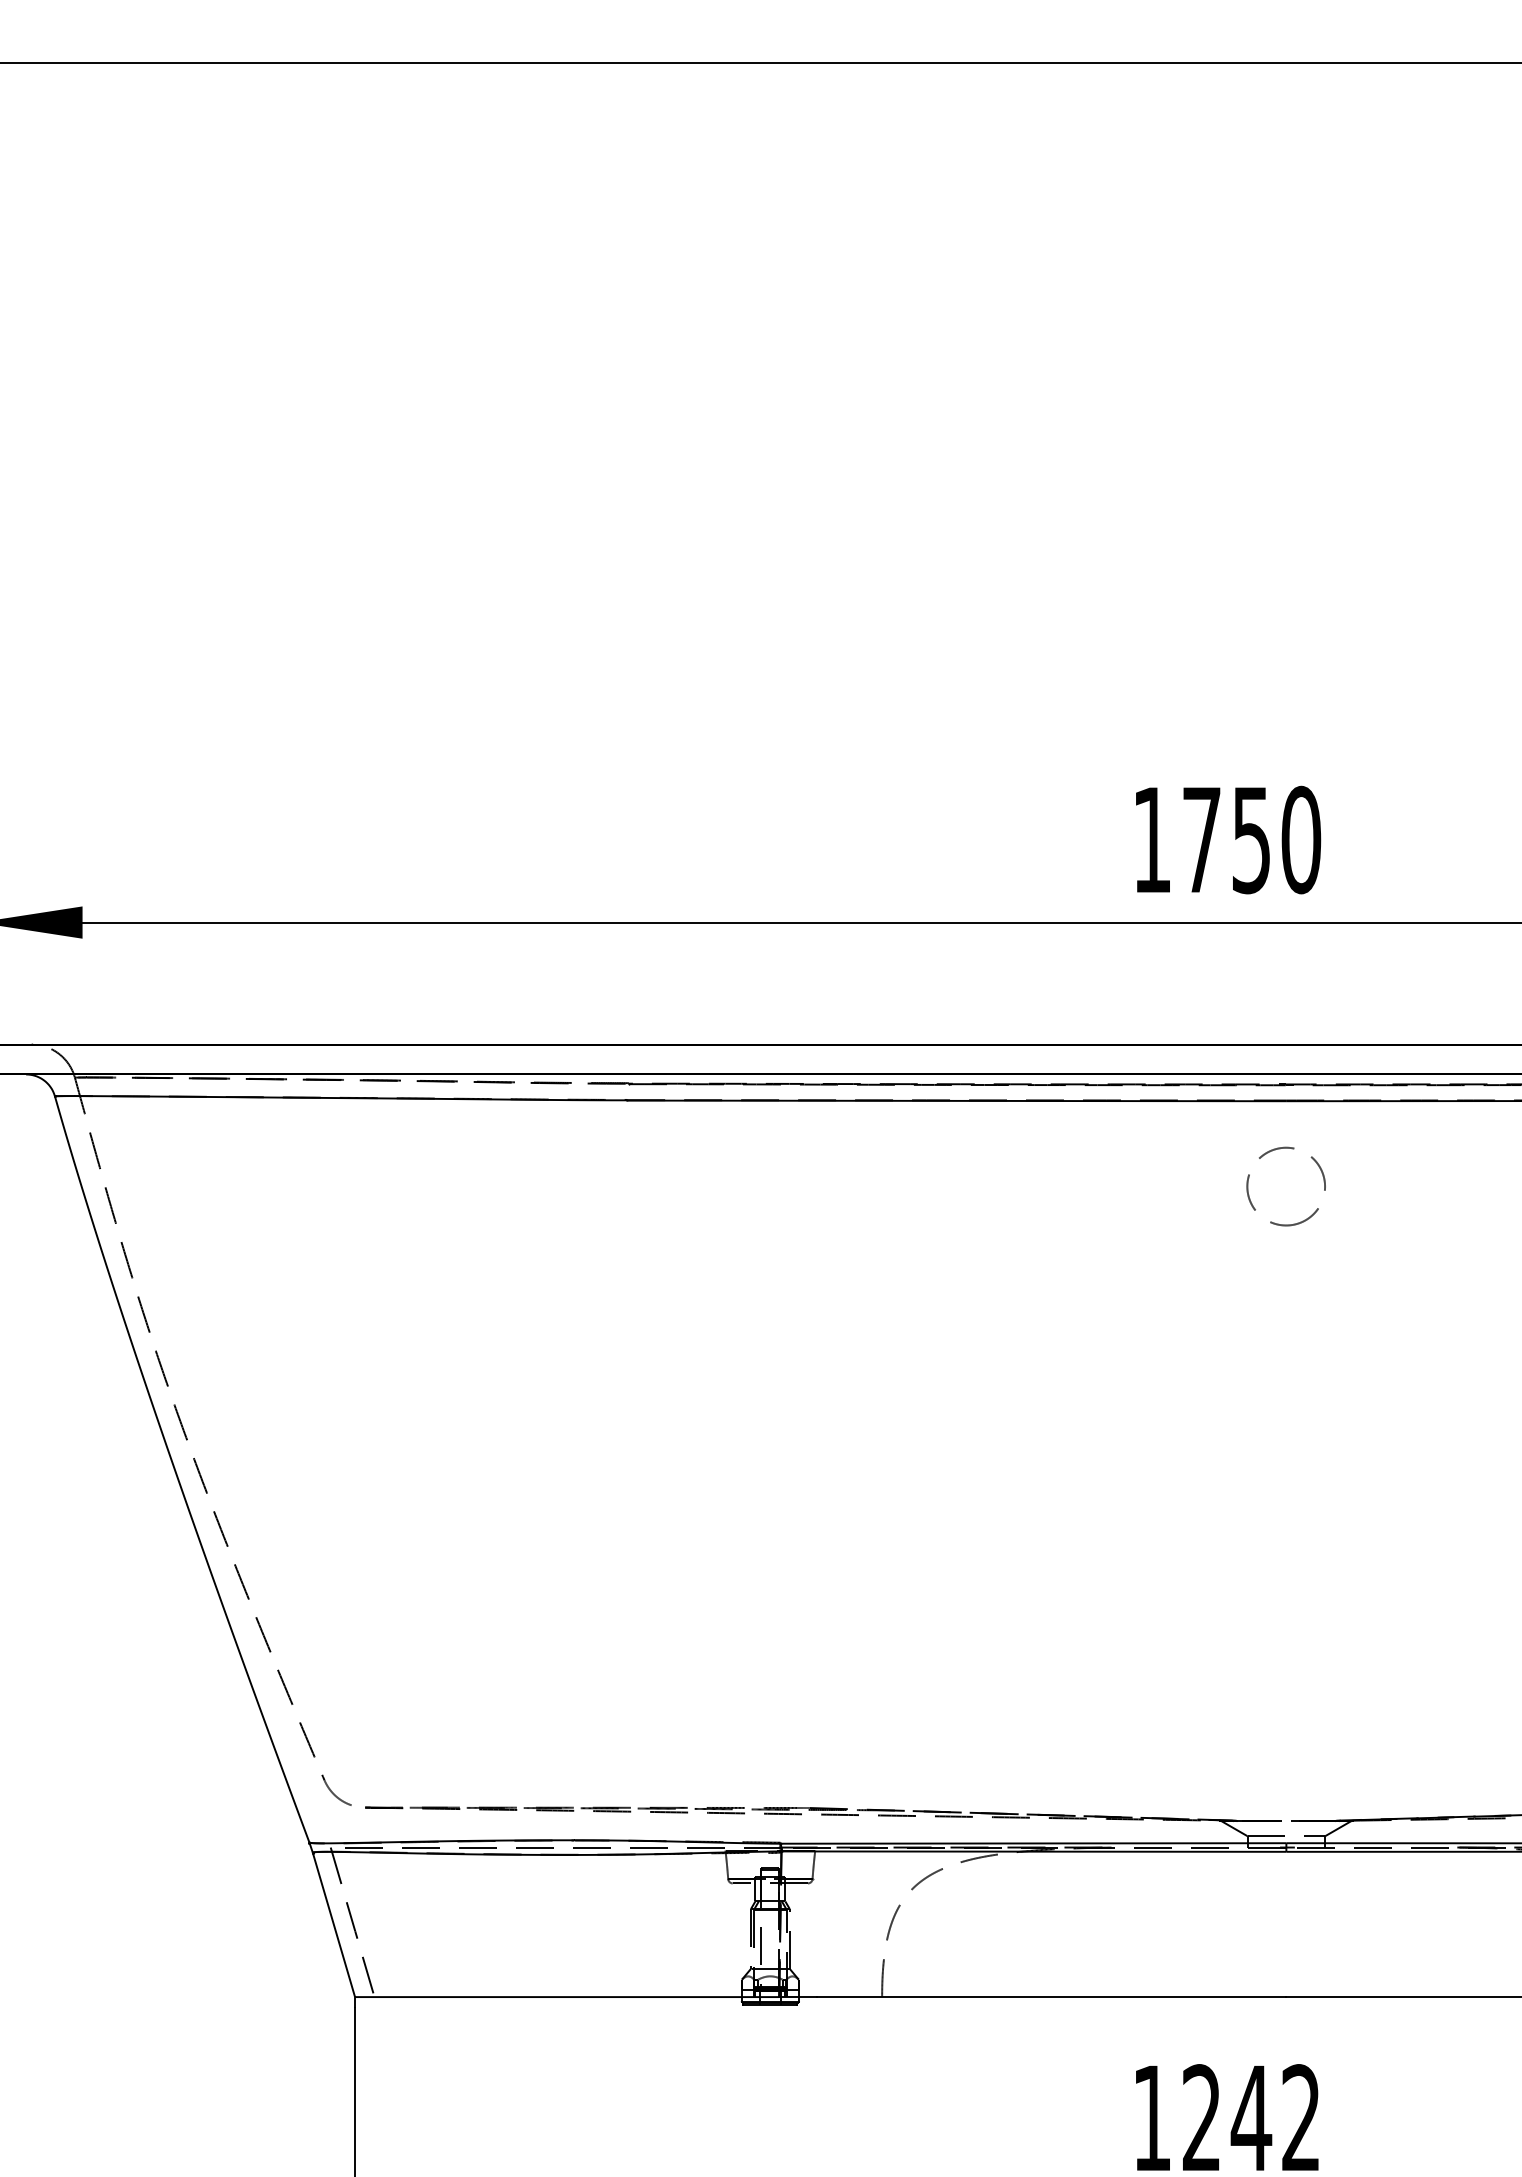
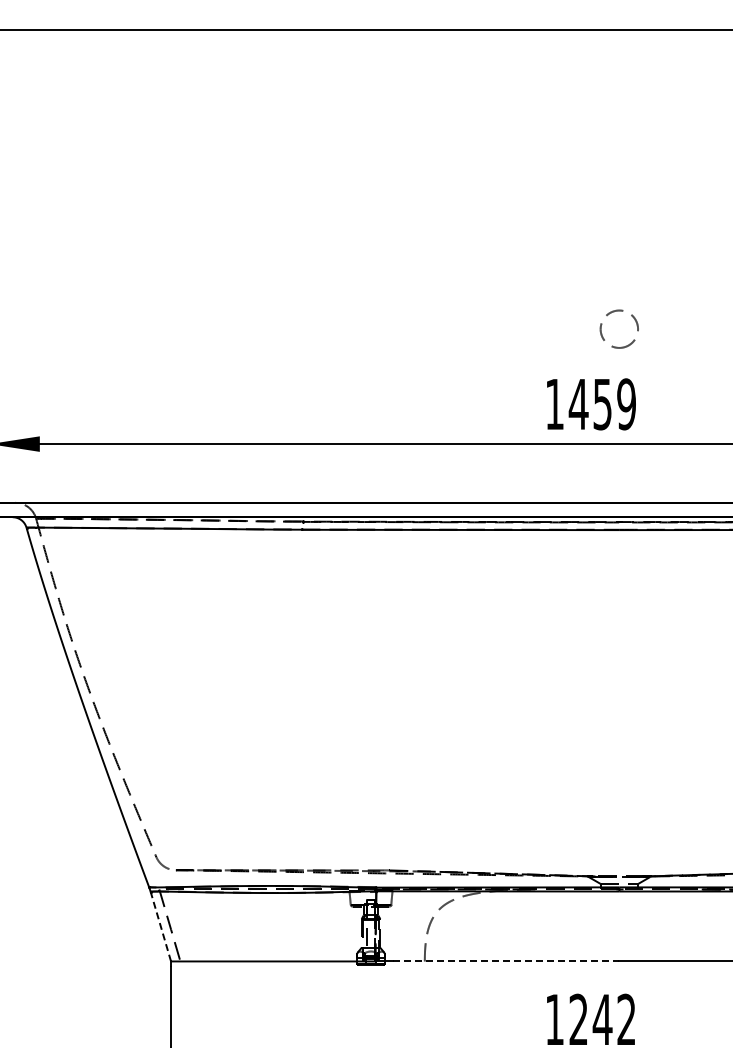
text: (1251, 840) -> (602, 404), 1750 -> 1459
part: (1261, 1160) -> (607, 316), moved
line: (333, 1924) -> (160, 926), solid -> dashed
line: (1051, 1997) -> (506, 961), solid -> dashed

